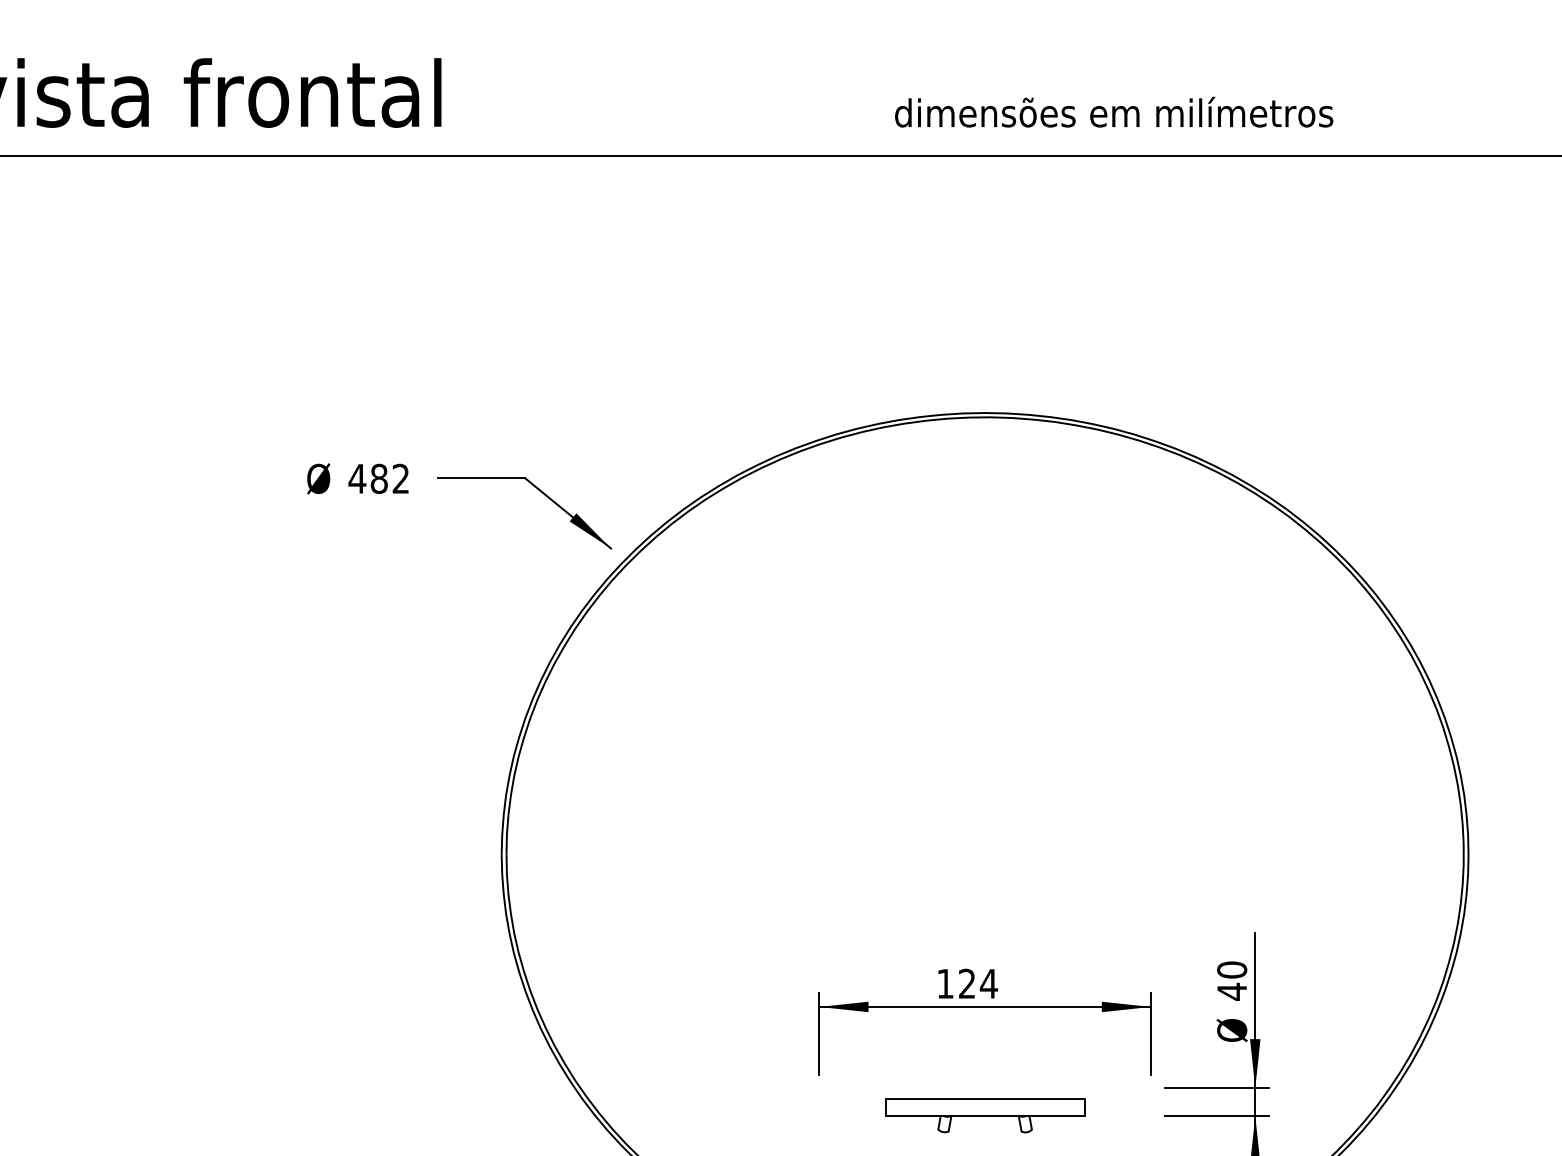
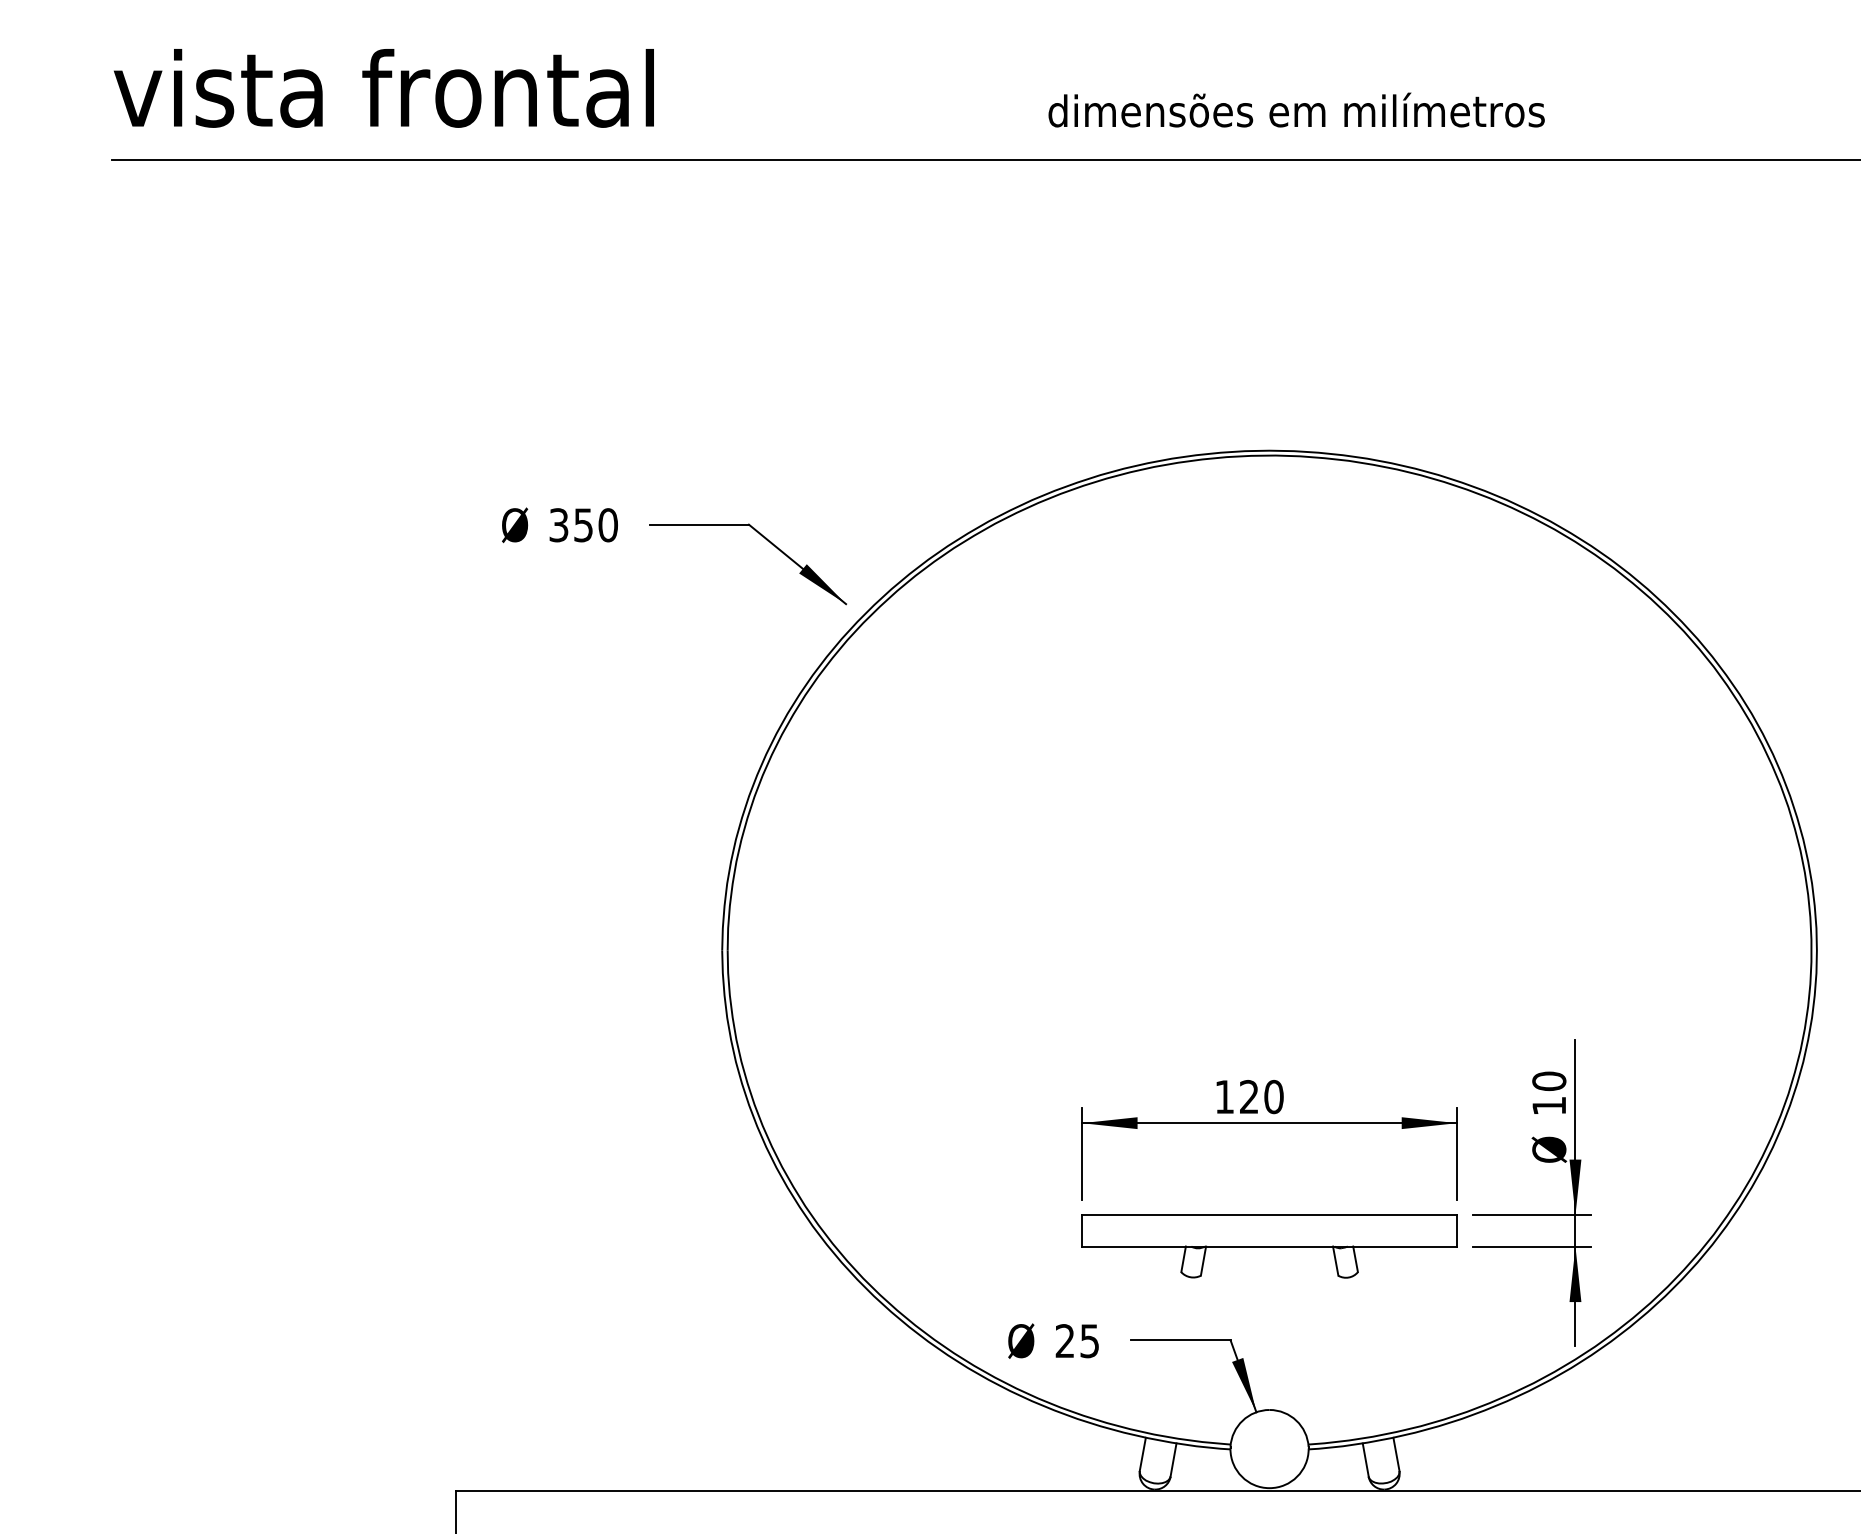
text: (1113, 111) -> (1296, 109), moved
text: (378, 479) -> (582, 525), 482 -> 350
text: (988, 983) -> (1273, 1096), 124 -> 120
text: (1231, 991) -> (1548, 1105), 40 -> 10
part: (985, 1115) -> (1269, 1246), size x1.67

